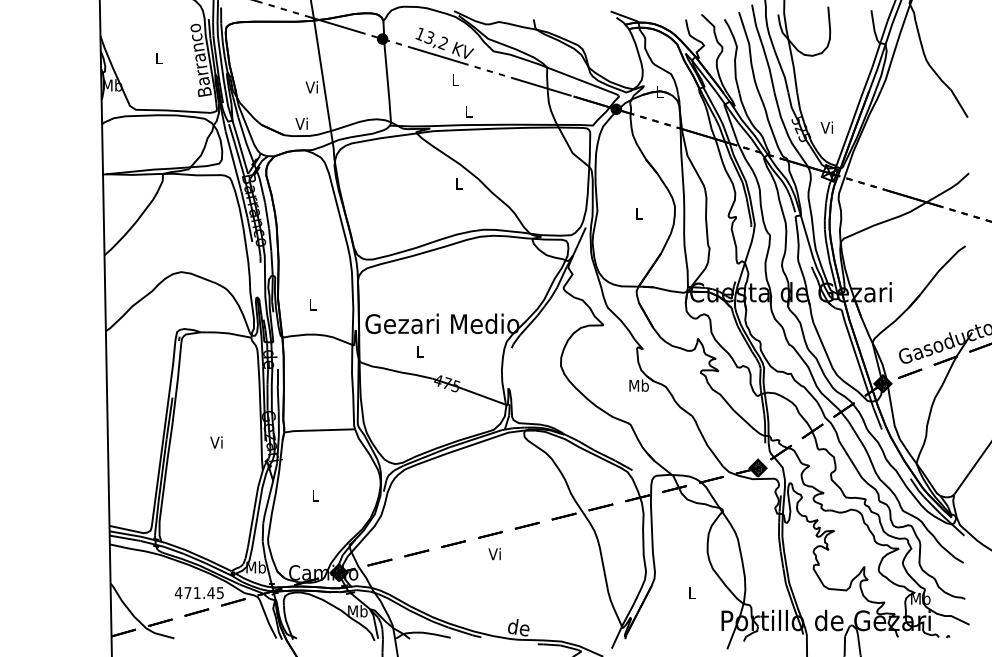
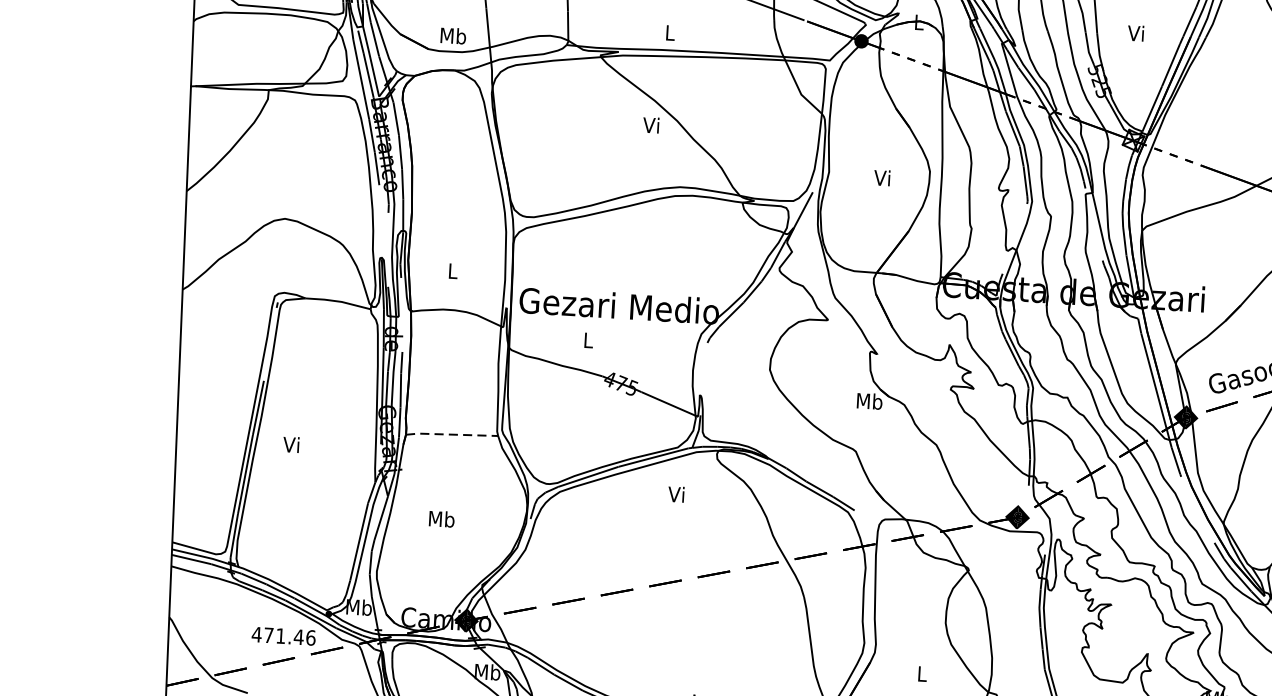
text: (302, 123) -> (453, 35), Vi -> Mb
text: (826, 127) -> (1135, 33), moved
text: (458, 183) -> (651, 125), L -> Vi
text: (638, 213) -> (882, 178), L -> Vi
line: (319, 430) -> (451, 434), solid -> dashed
text: (216, 442) -> (291, 444), moved
text: (315, 495) -> (441, 518), L -> Mb
text: (494, 554) -> (676, 494), moved
text: (220, 593) -> (311, 638), 471.45 -> 471.46

